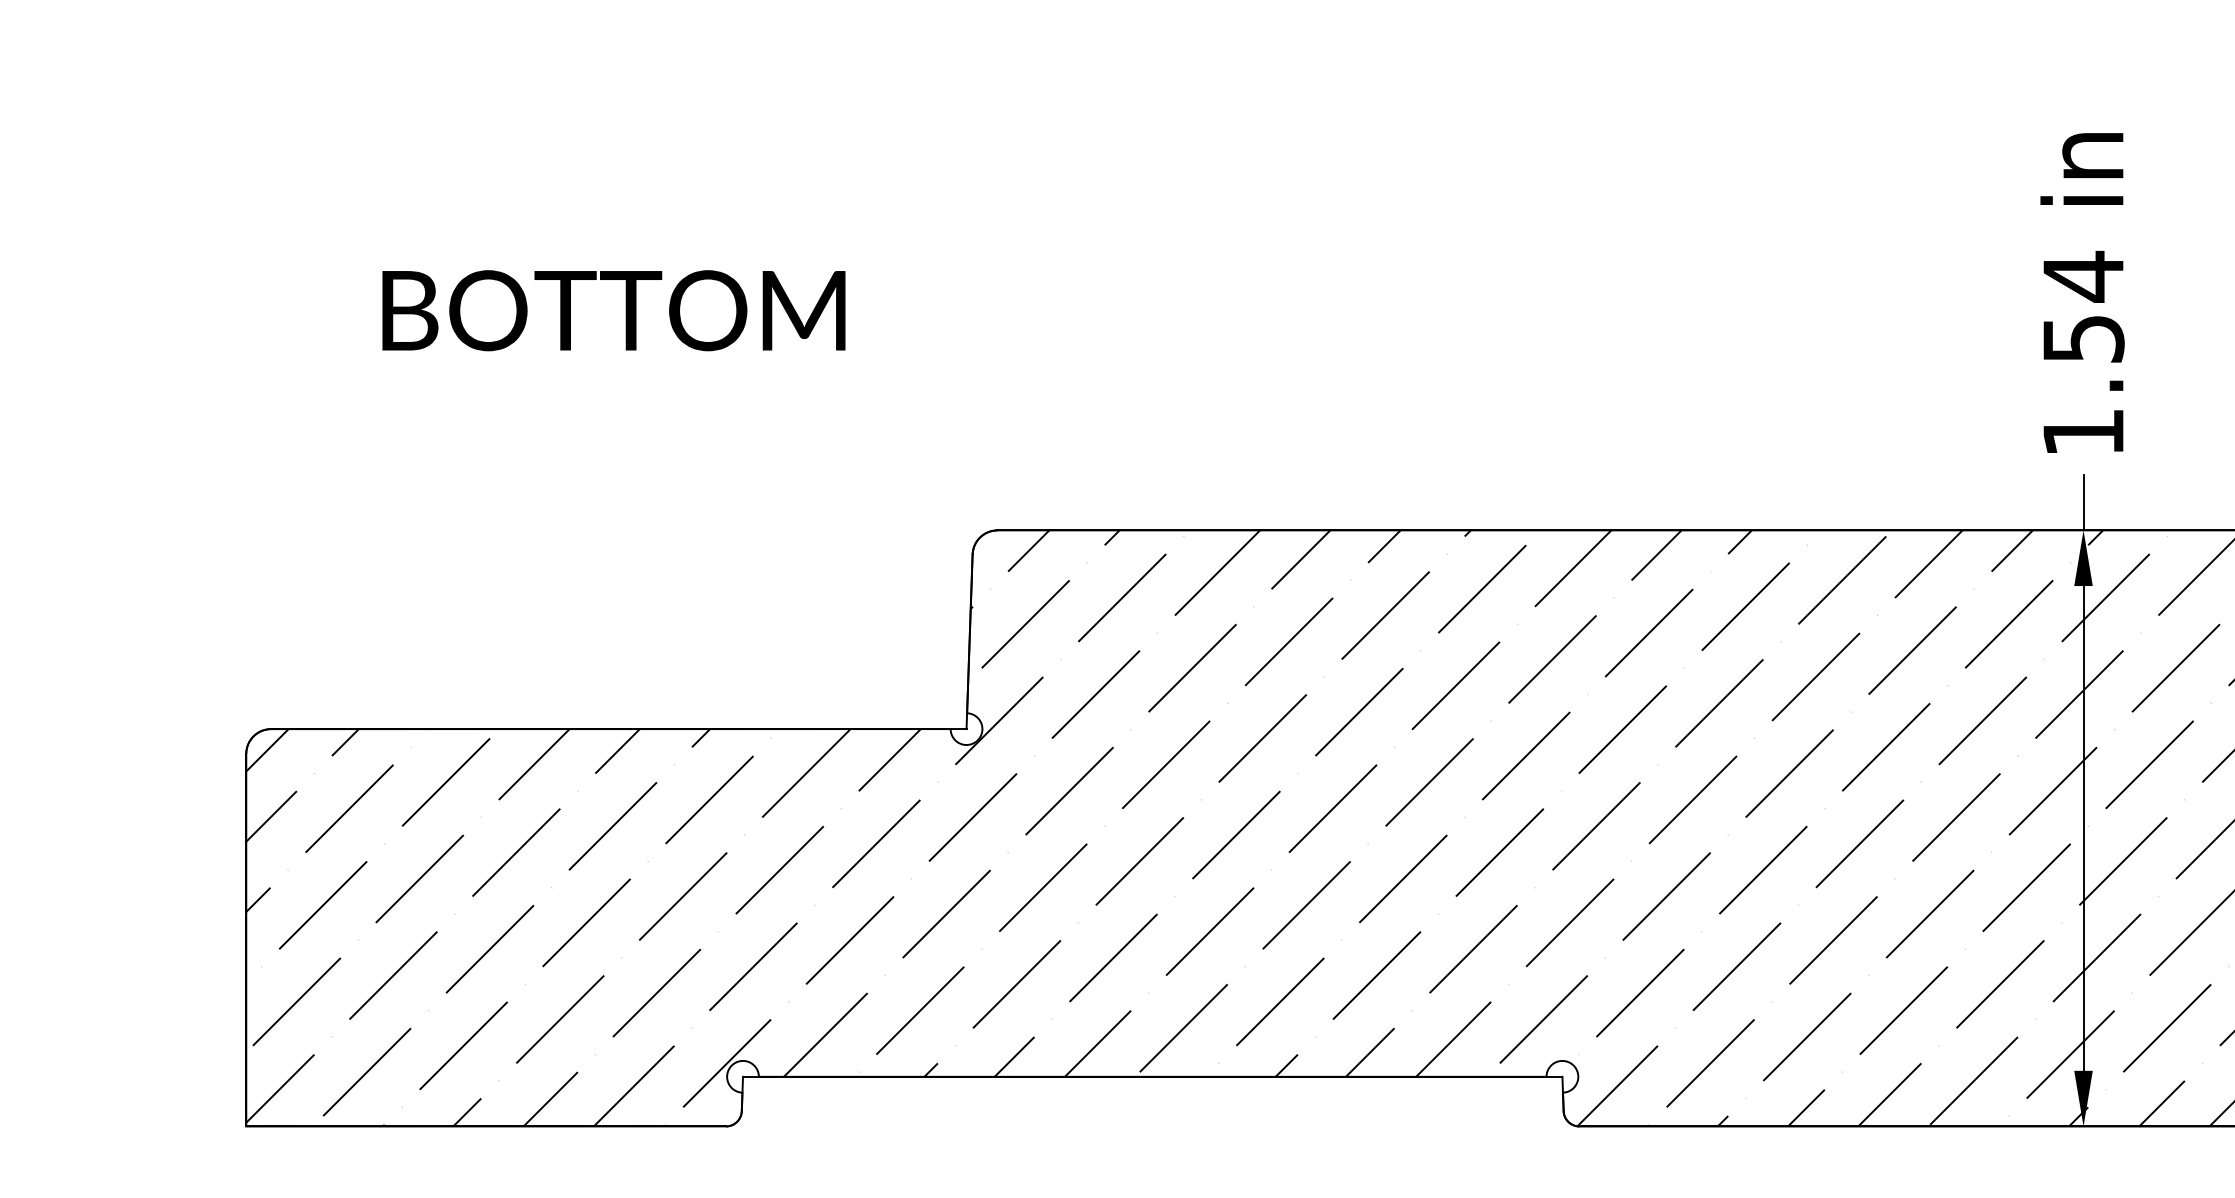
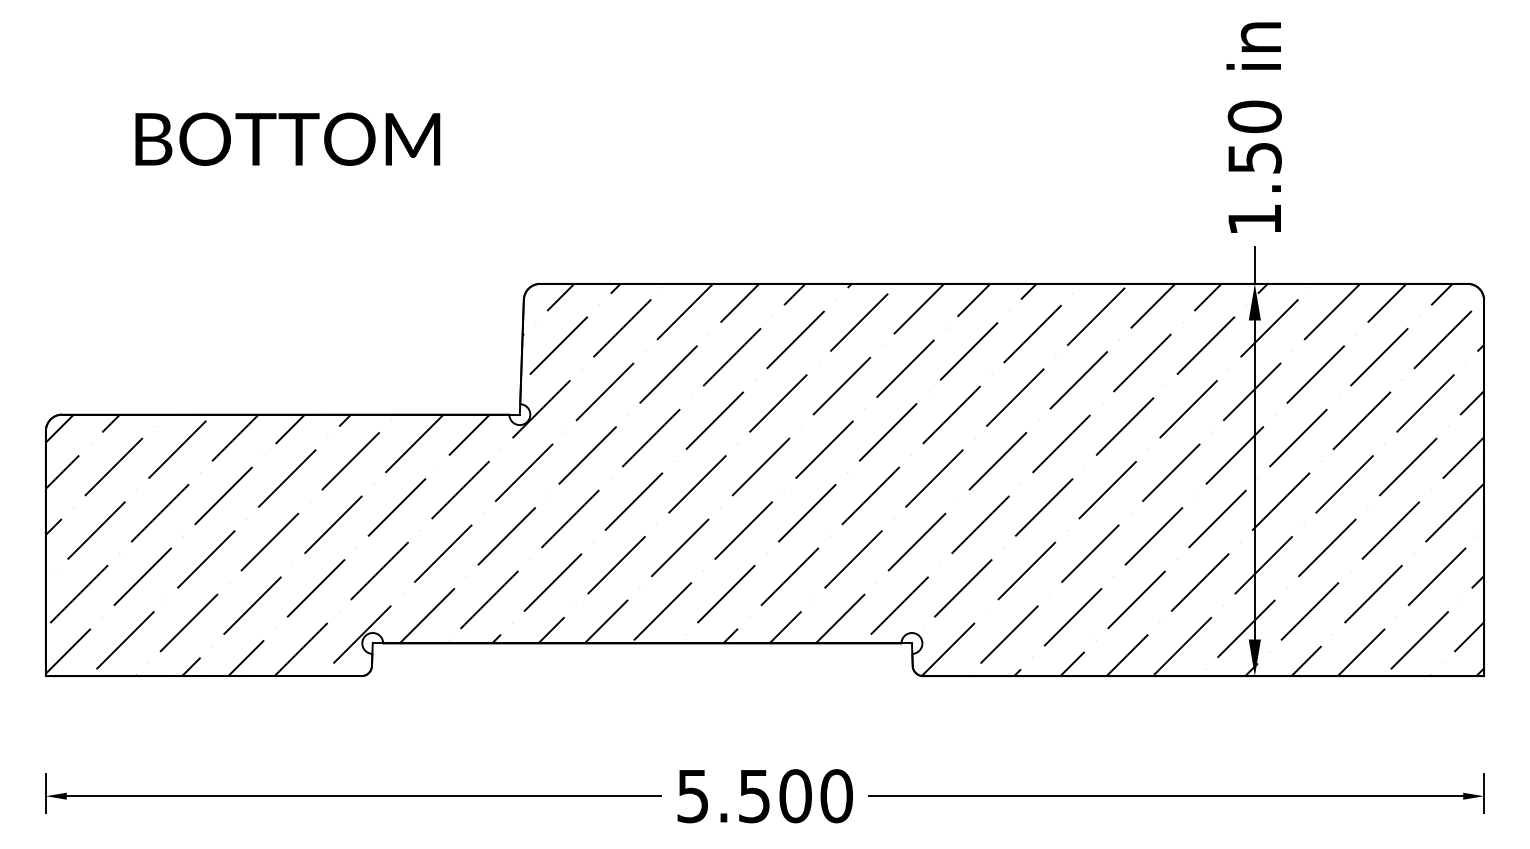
text: (2082, 277) -> (1254, 117), 1.54 -> 1.50

